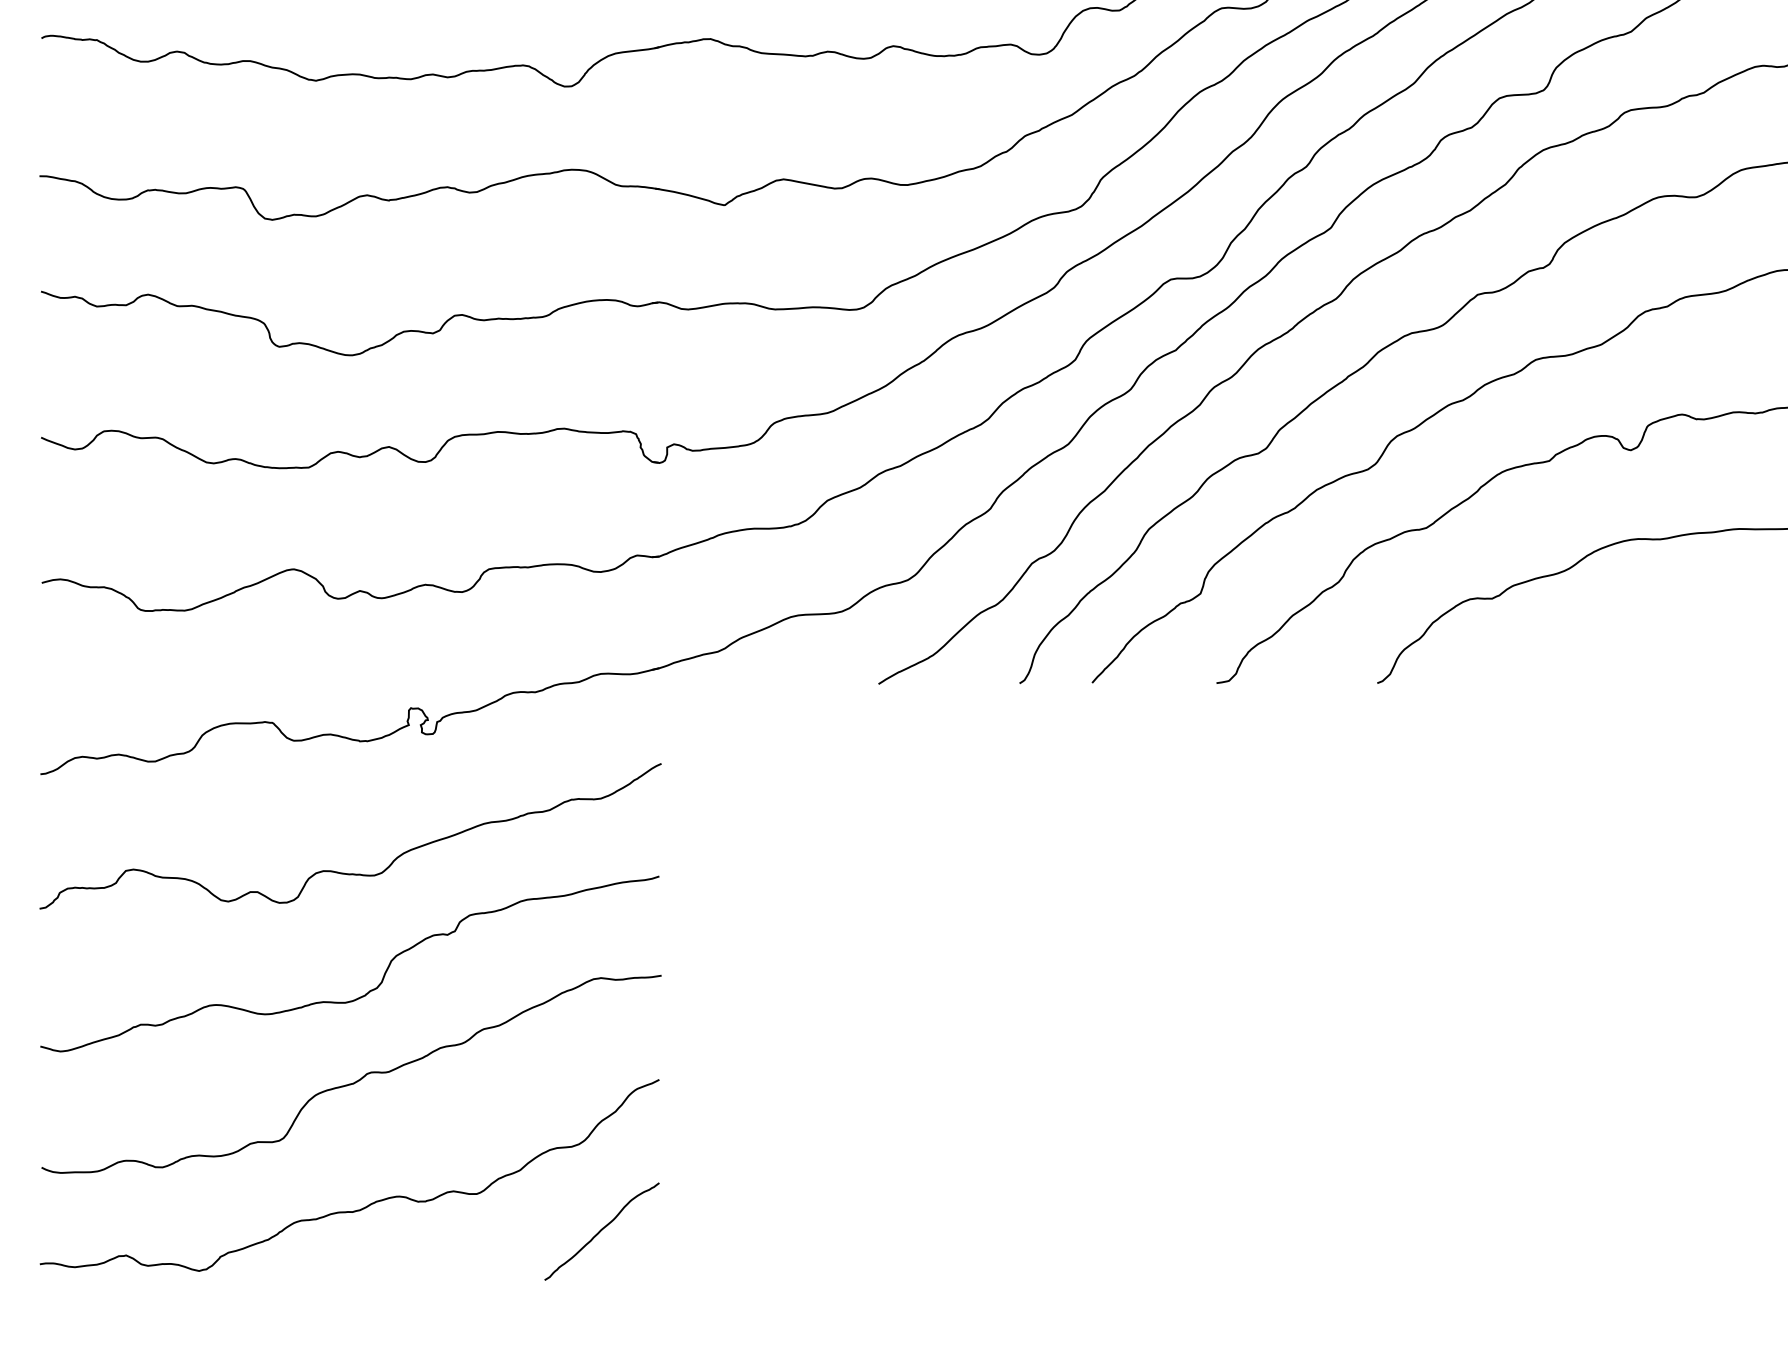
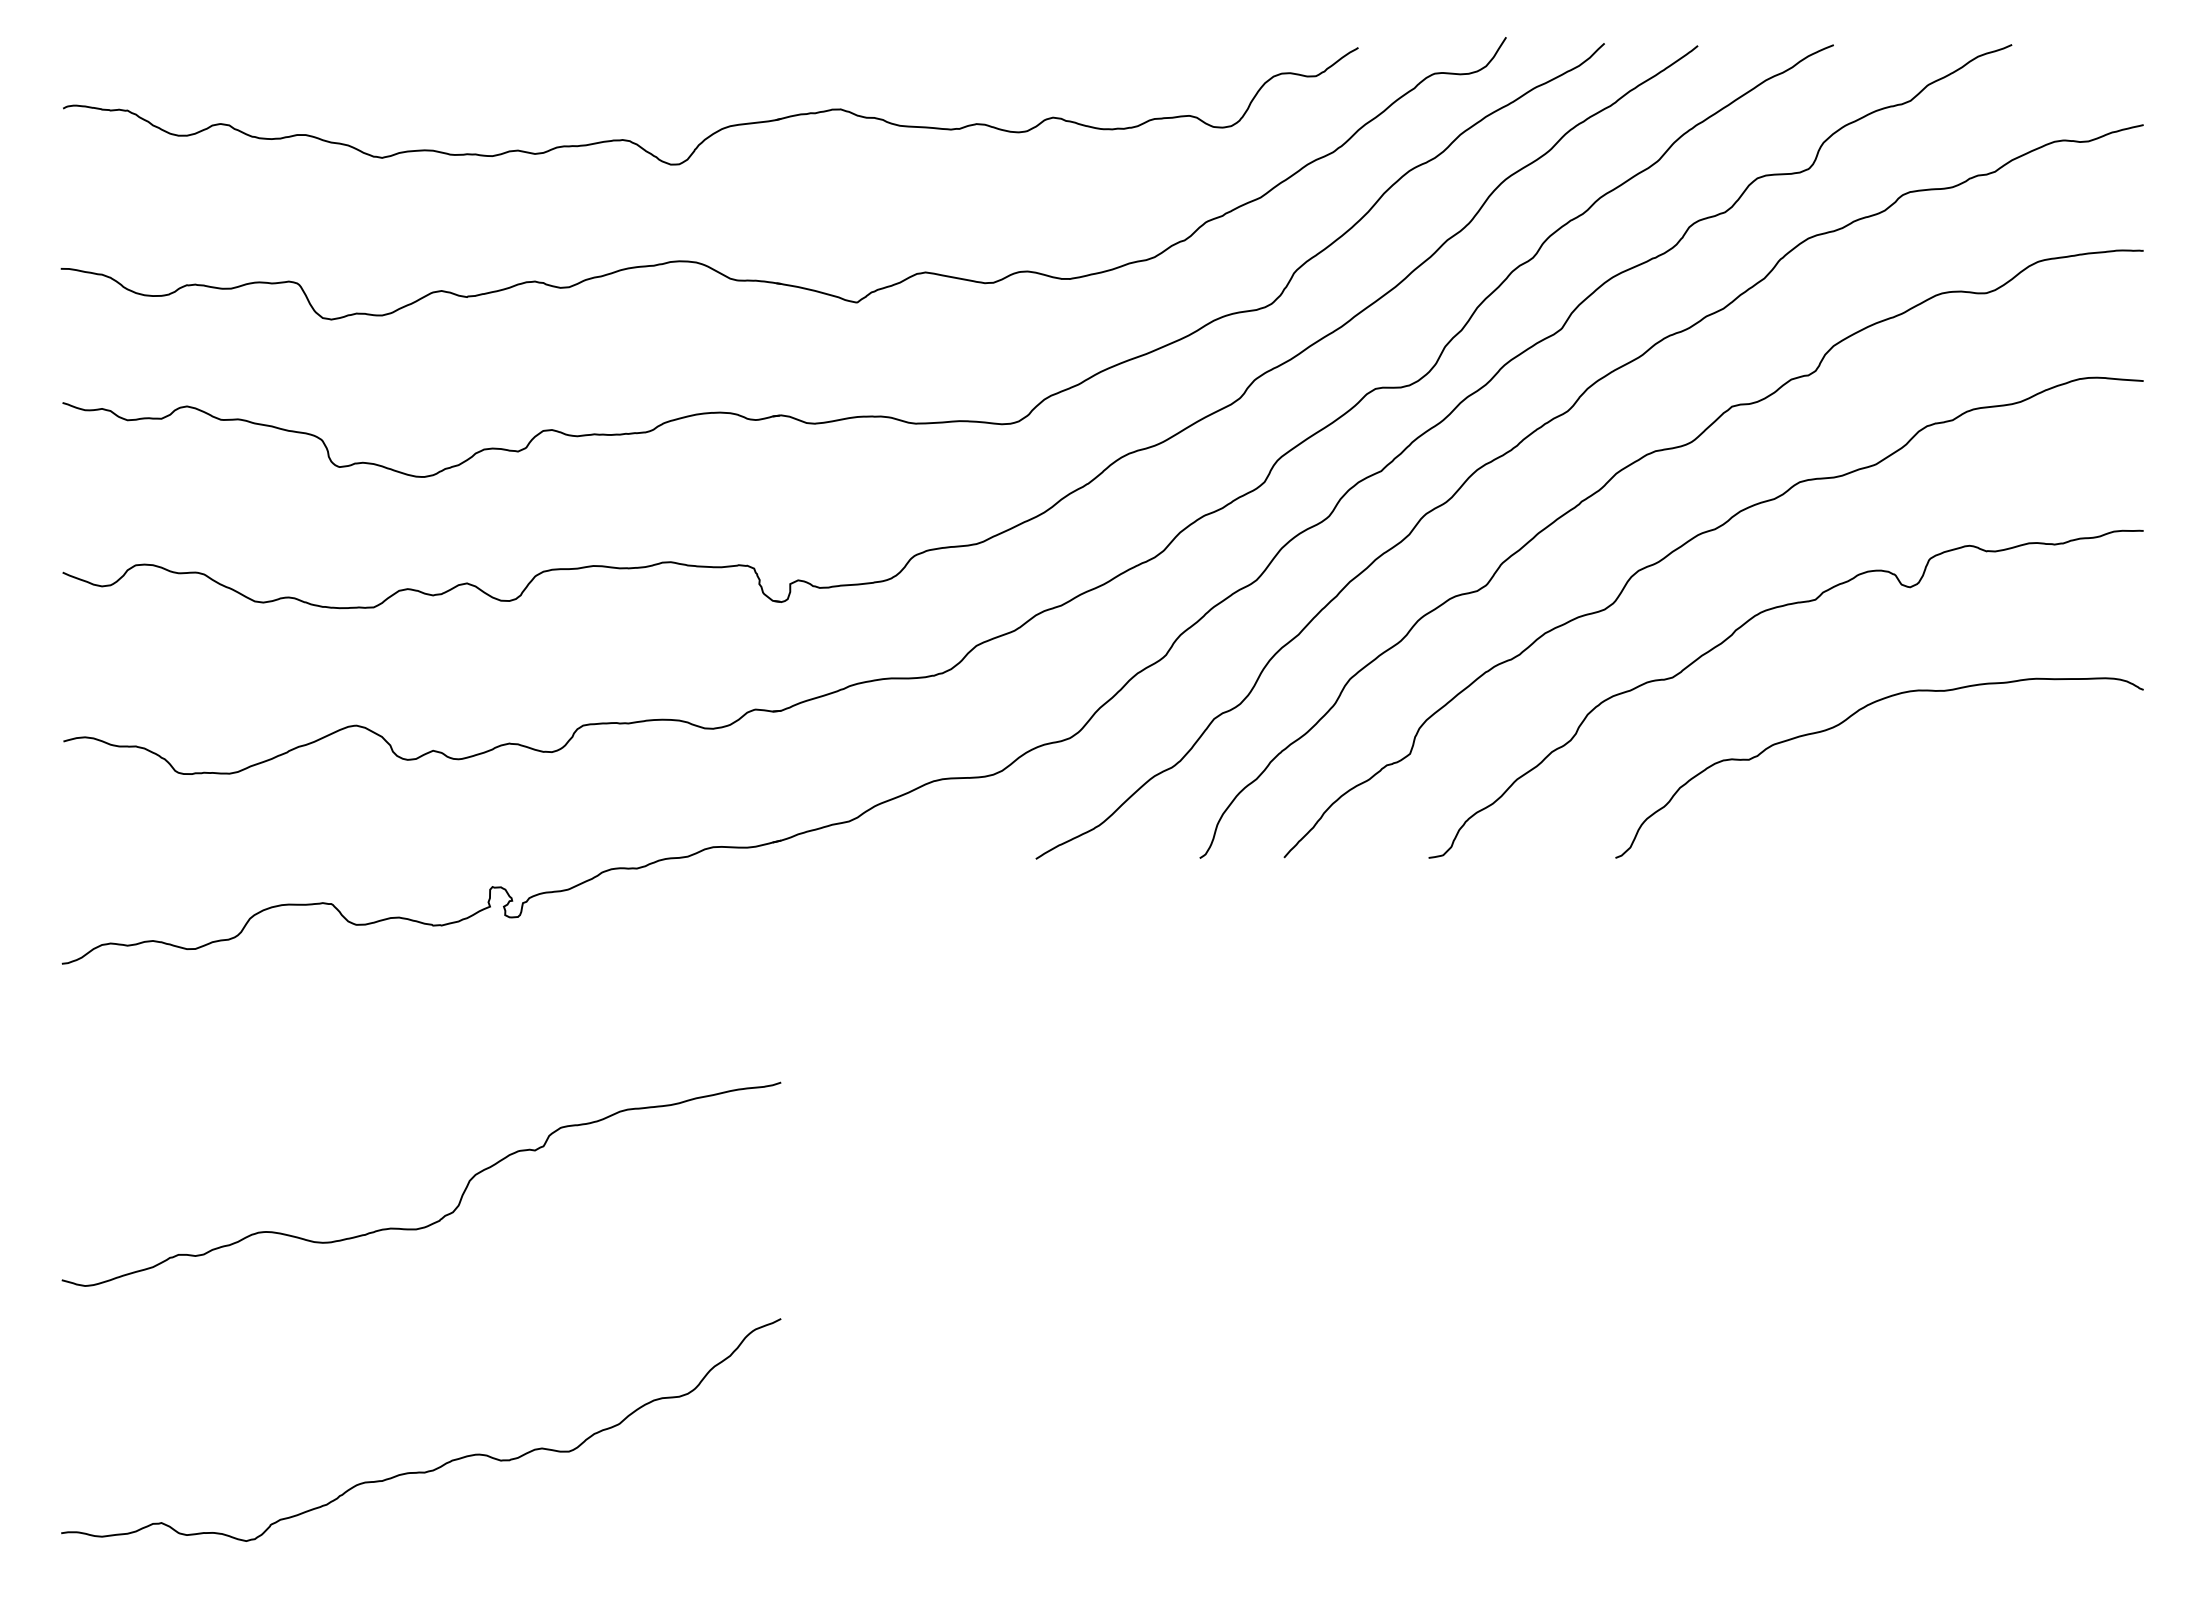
curve: (346, 872) -> (417, 1078), removed
curve: (355, 1081) -> (428, 1320), removed
curve: (602, 1230) -> (714, 1494), removed

